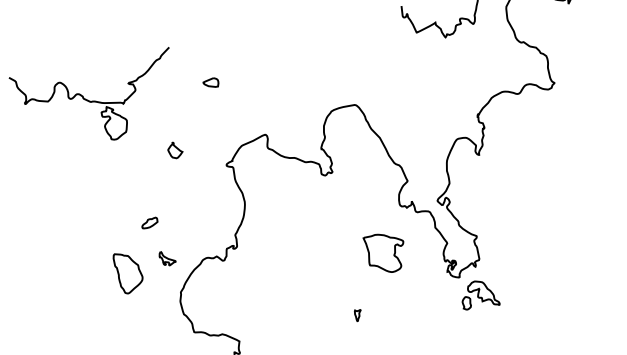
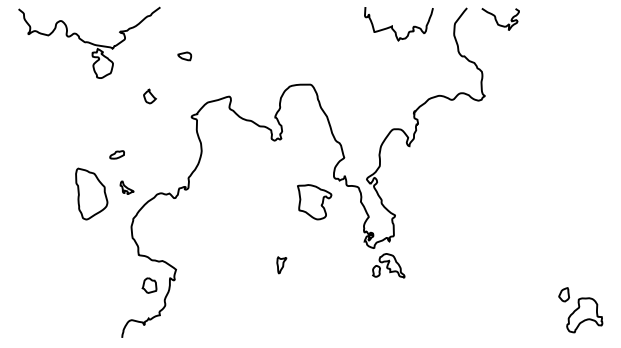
part: (210, 83) -> (184, 56), moved
part: (385, 253) -> (314, 202), moved
part: (128, 271) -> (91, 193), size x1.43
part: (358, 315) -> (281, 265), size x1.67

